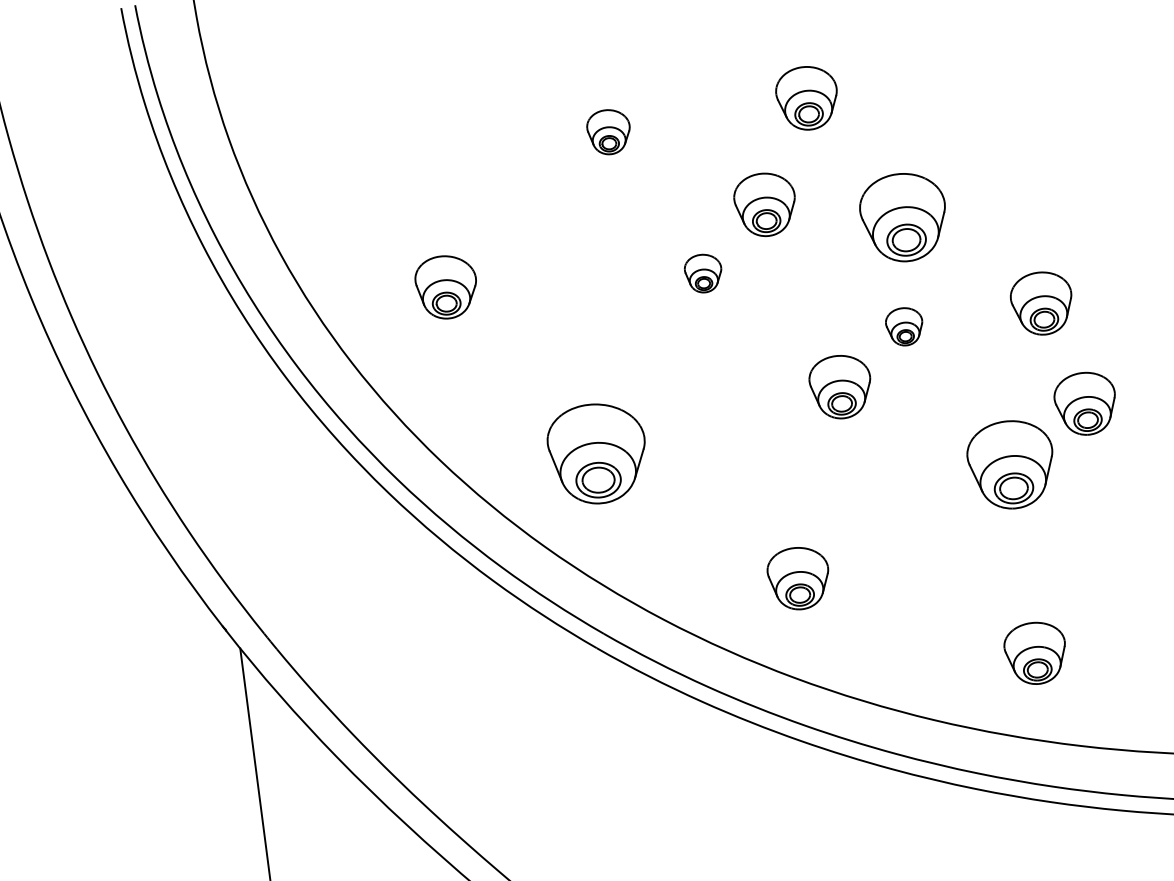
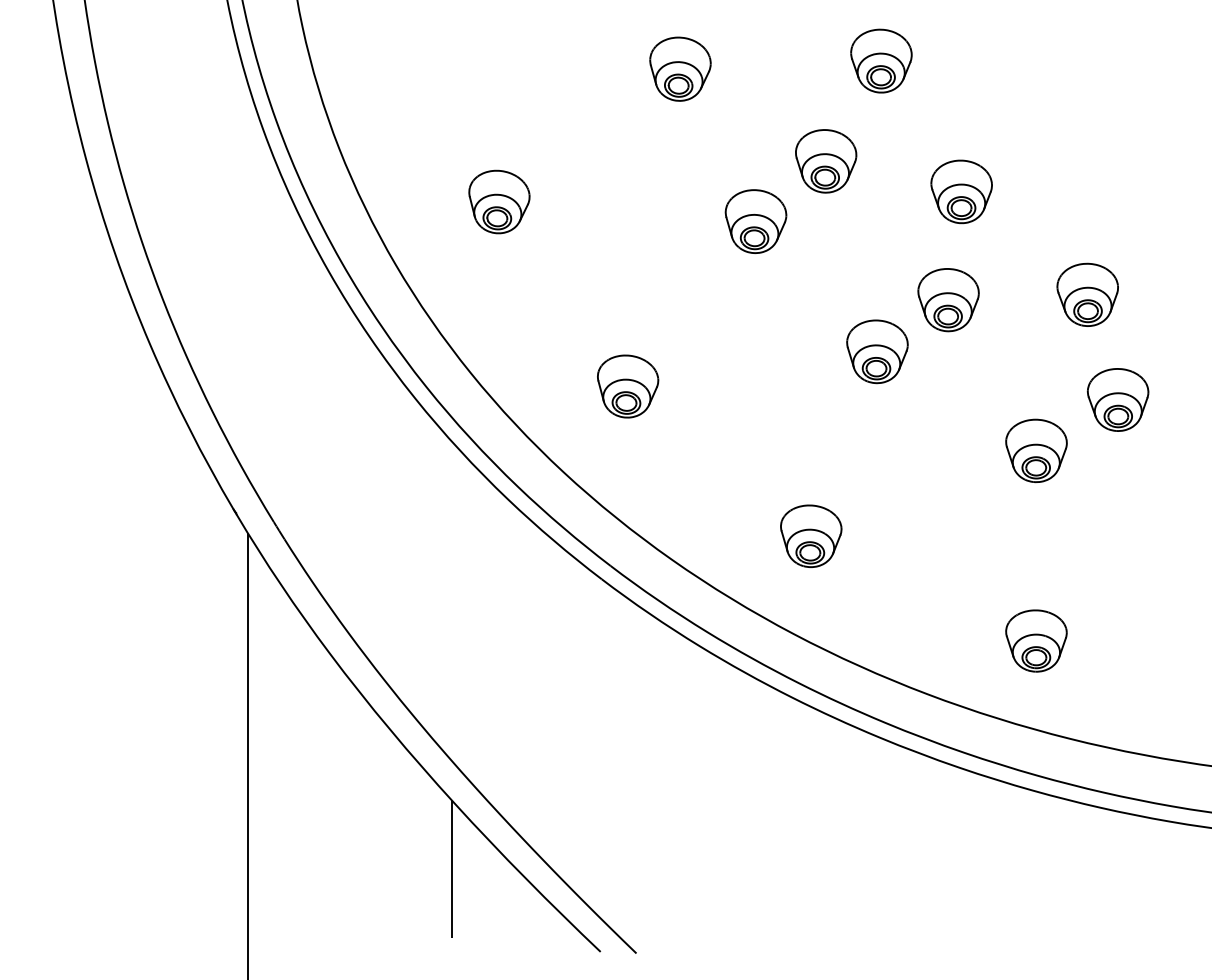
part: (609, 131) -> (680, 68), size x1.43
part: (903, 217) -> (961, 191), size x0.71
part: (703, 273) -> (755, 221), size x1.67
part: (904, 327) -> (948, 300), size x1.67
part: (598, 453) -> (628, 386), size x0.62
part: (1011, 464) -> (1036, 450), size x0.71

